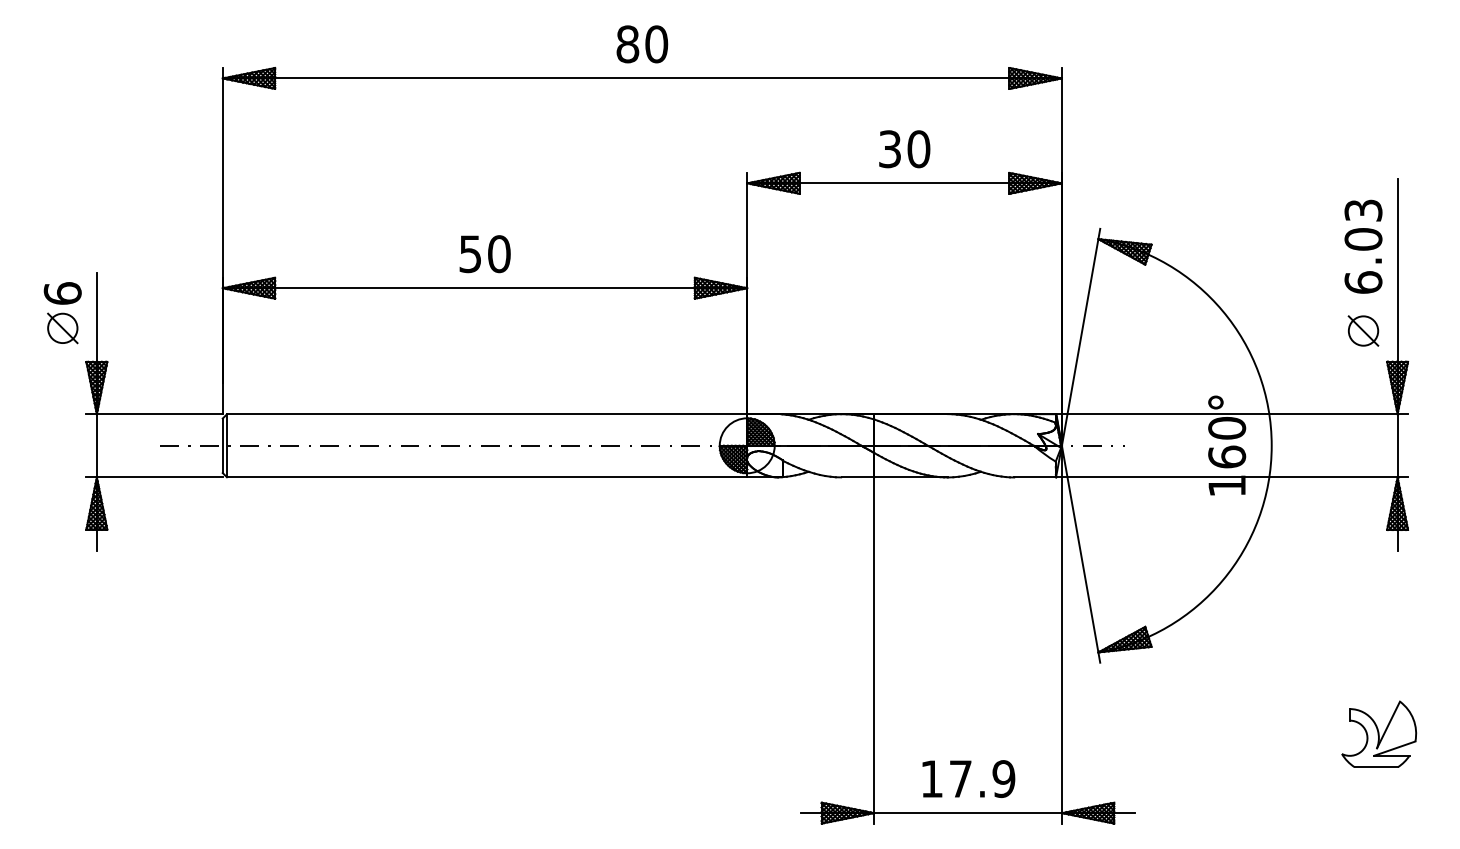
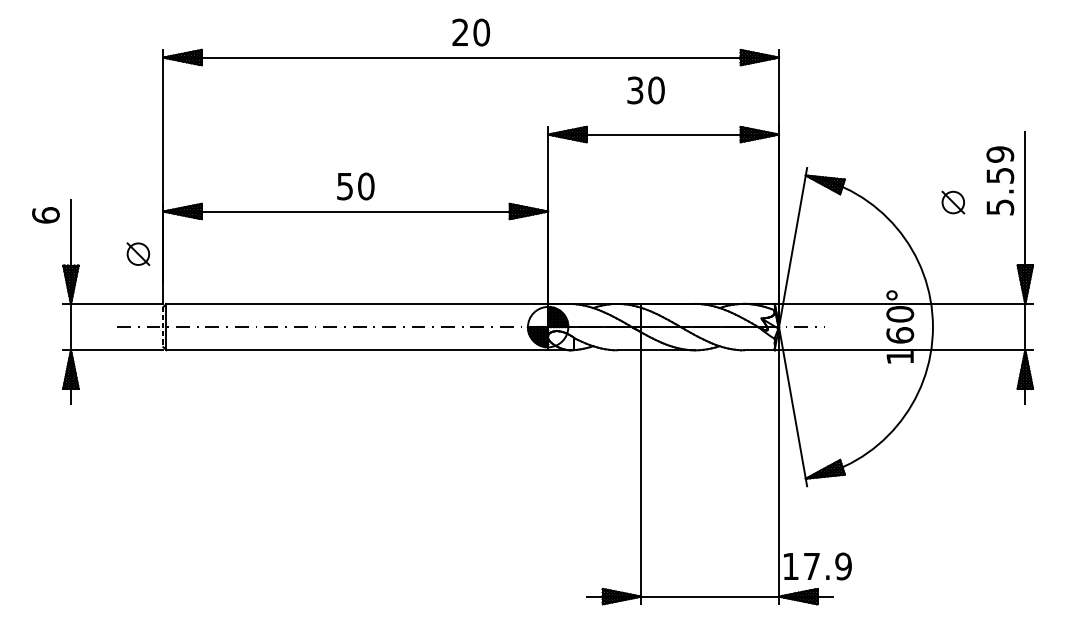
text: (627, 44) -> (460, 32), 80 -> 20
text: (904, 149) -> (645, 90), moved
text: (1363, 246) -> (1000, 180), 6.03 -> 5.59
part: (62, 328) -> (138, 254), moved
part: (1363, 330) -> (953, 202), moved
line: (222, 446) -> (163, 327), solid -> dashed
part: (1379, 733) -> (1012, 538), removed
text: (968, 778) -> (817, 566), moved

